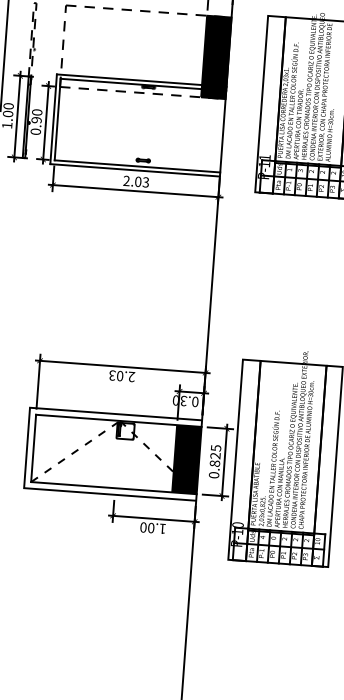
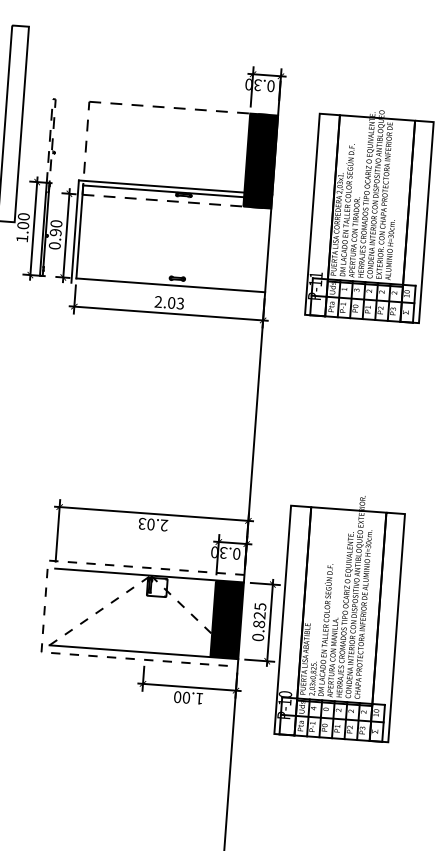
line: (134, 170) -> (167, 289), removed
line: (26, 448) -> (44, 606), solid -> dashed
line: (33, 448) -> (52, 606), removed

